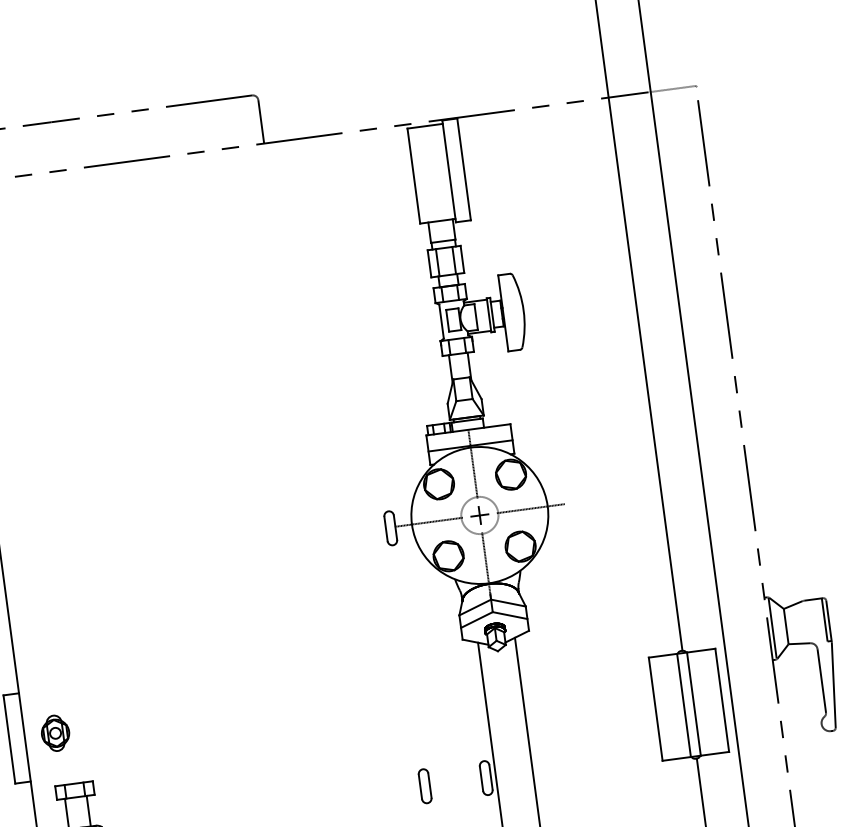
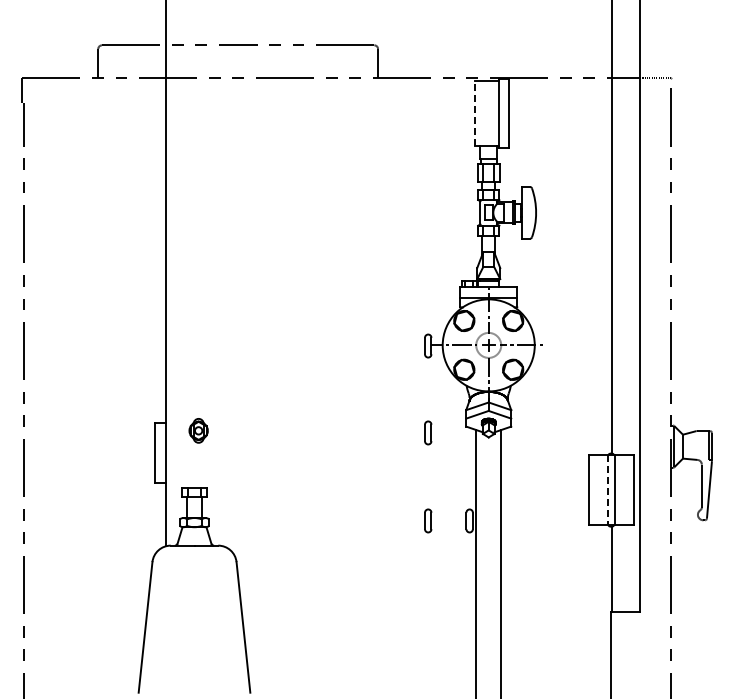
line: (413, 174) -> (474, 112), solid -> dashed
part: (408, 655) -> (428, 432), added
line: (683, 706) -> (607, 490), solid -> dashed
part: (55, 732) -> (198, 430), moved

